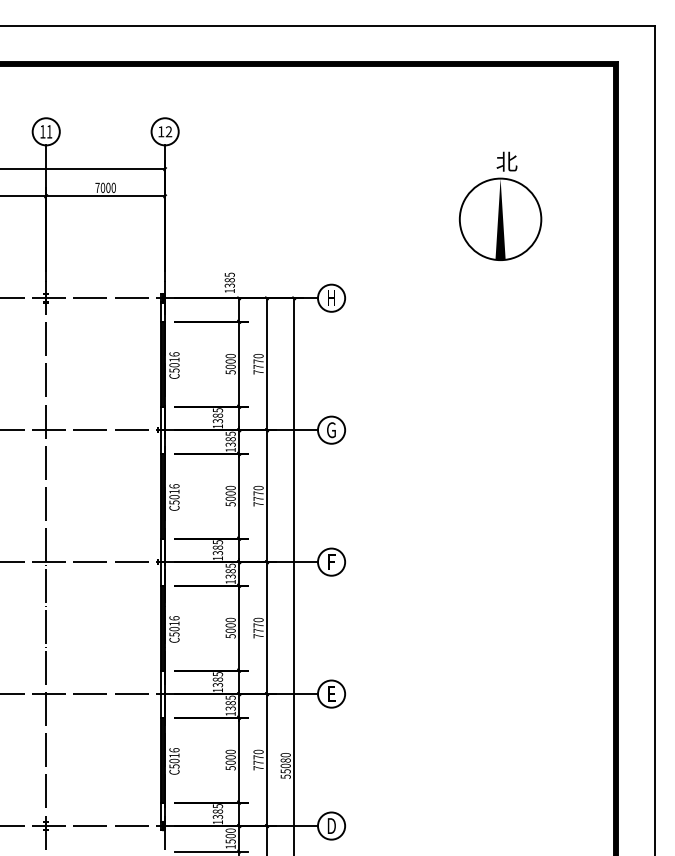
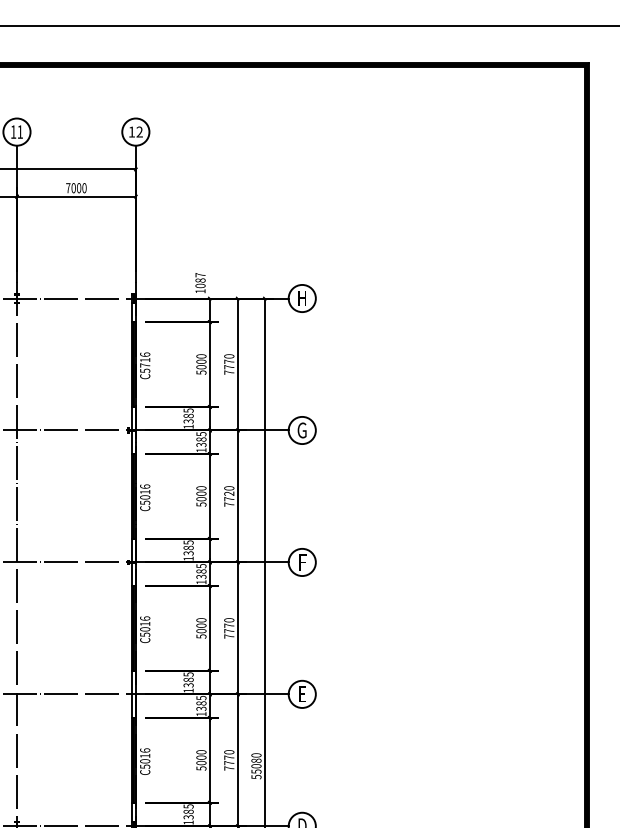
part: (500, 205) -> (471, 205), removed
text: (229, 279) -> (200, 279), 1385 -> 1087
text: (174, 365) -> (145, 365), C5016 -> C5716
text: (258, 493) -> (229, 493), 7770 -> 7720

